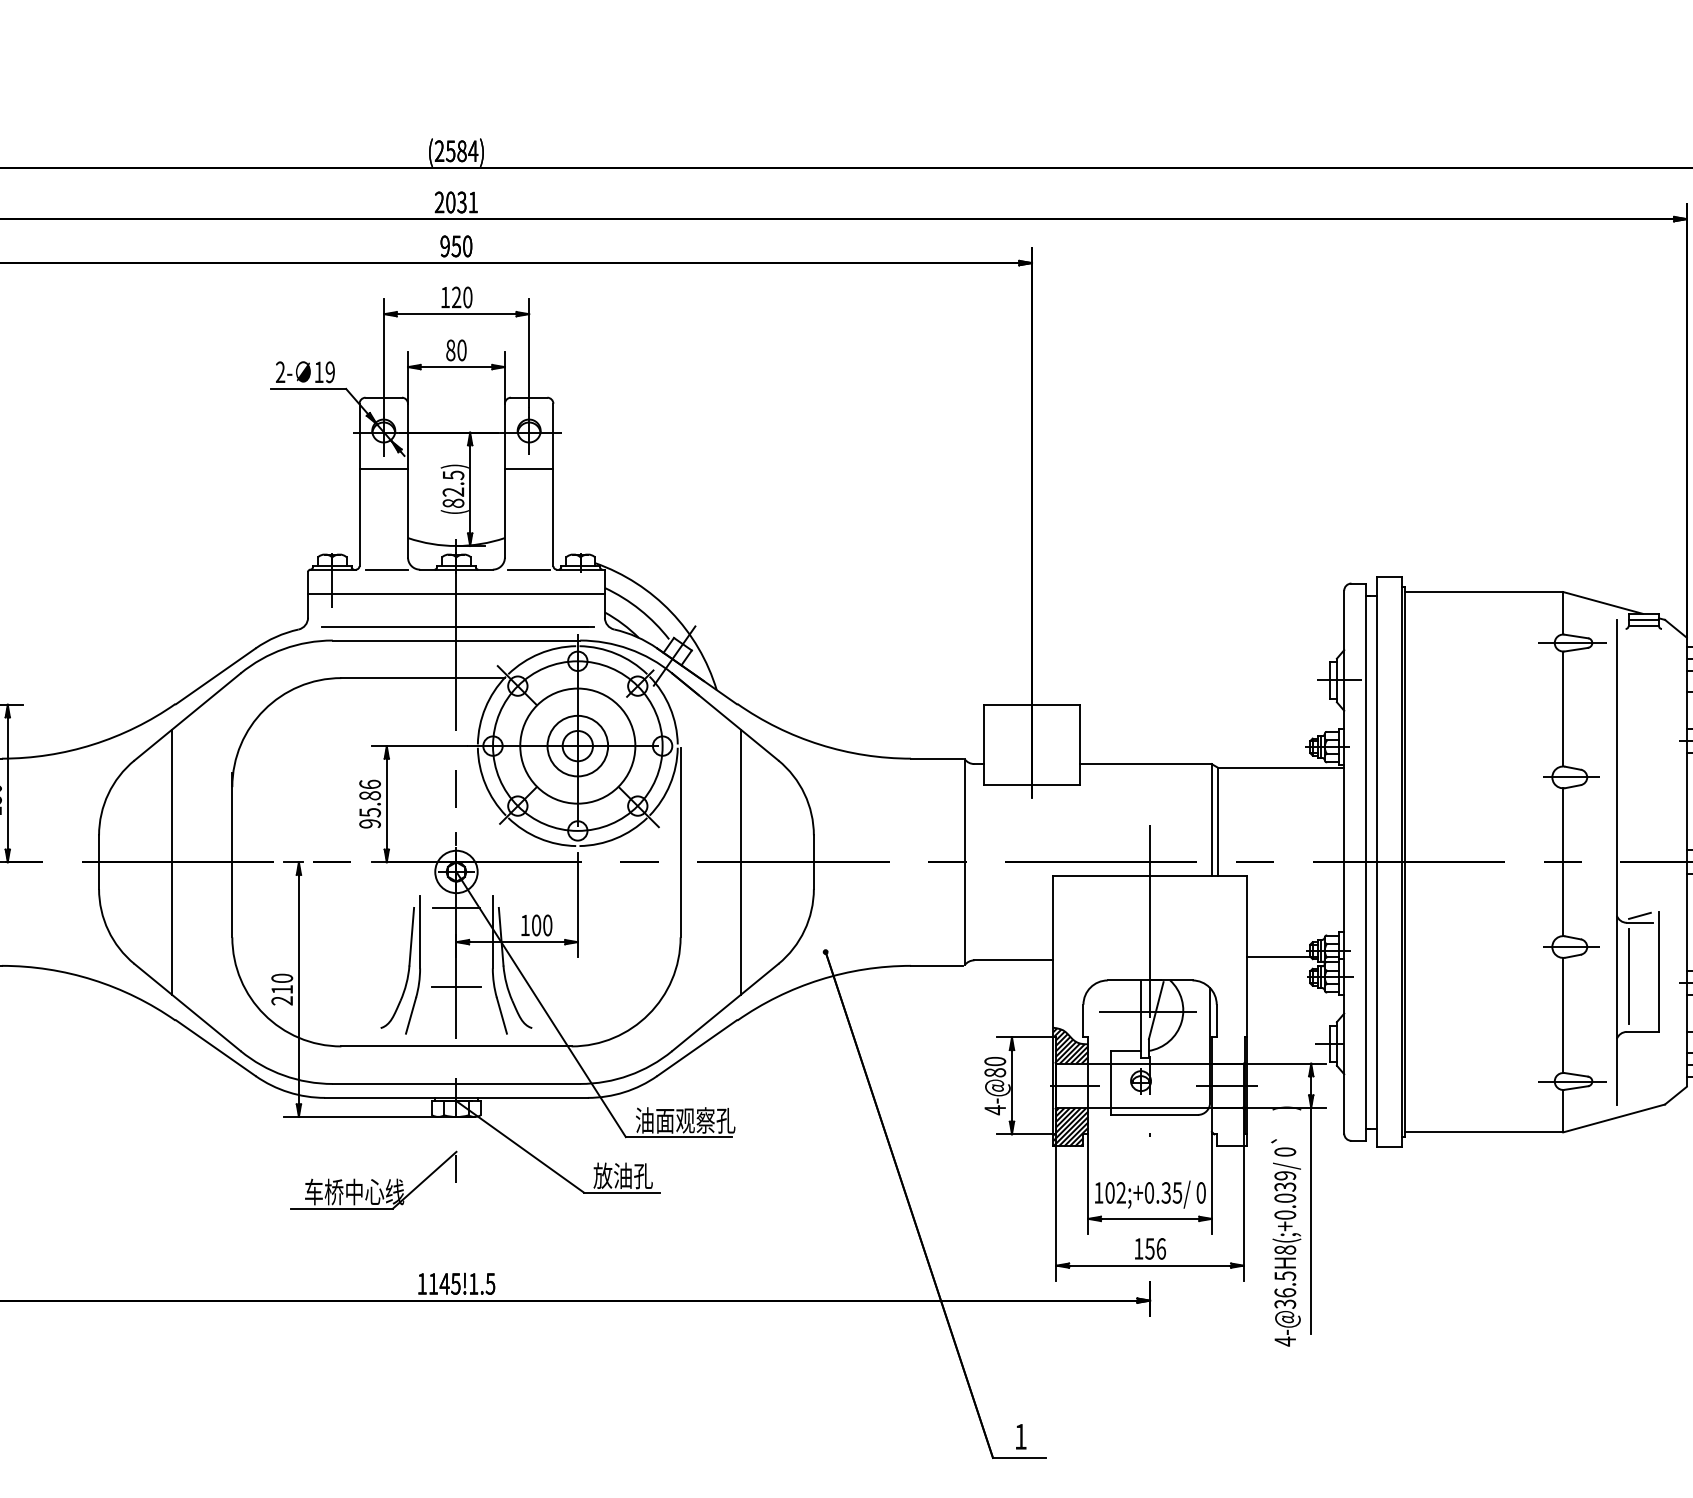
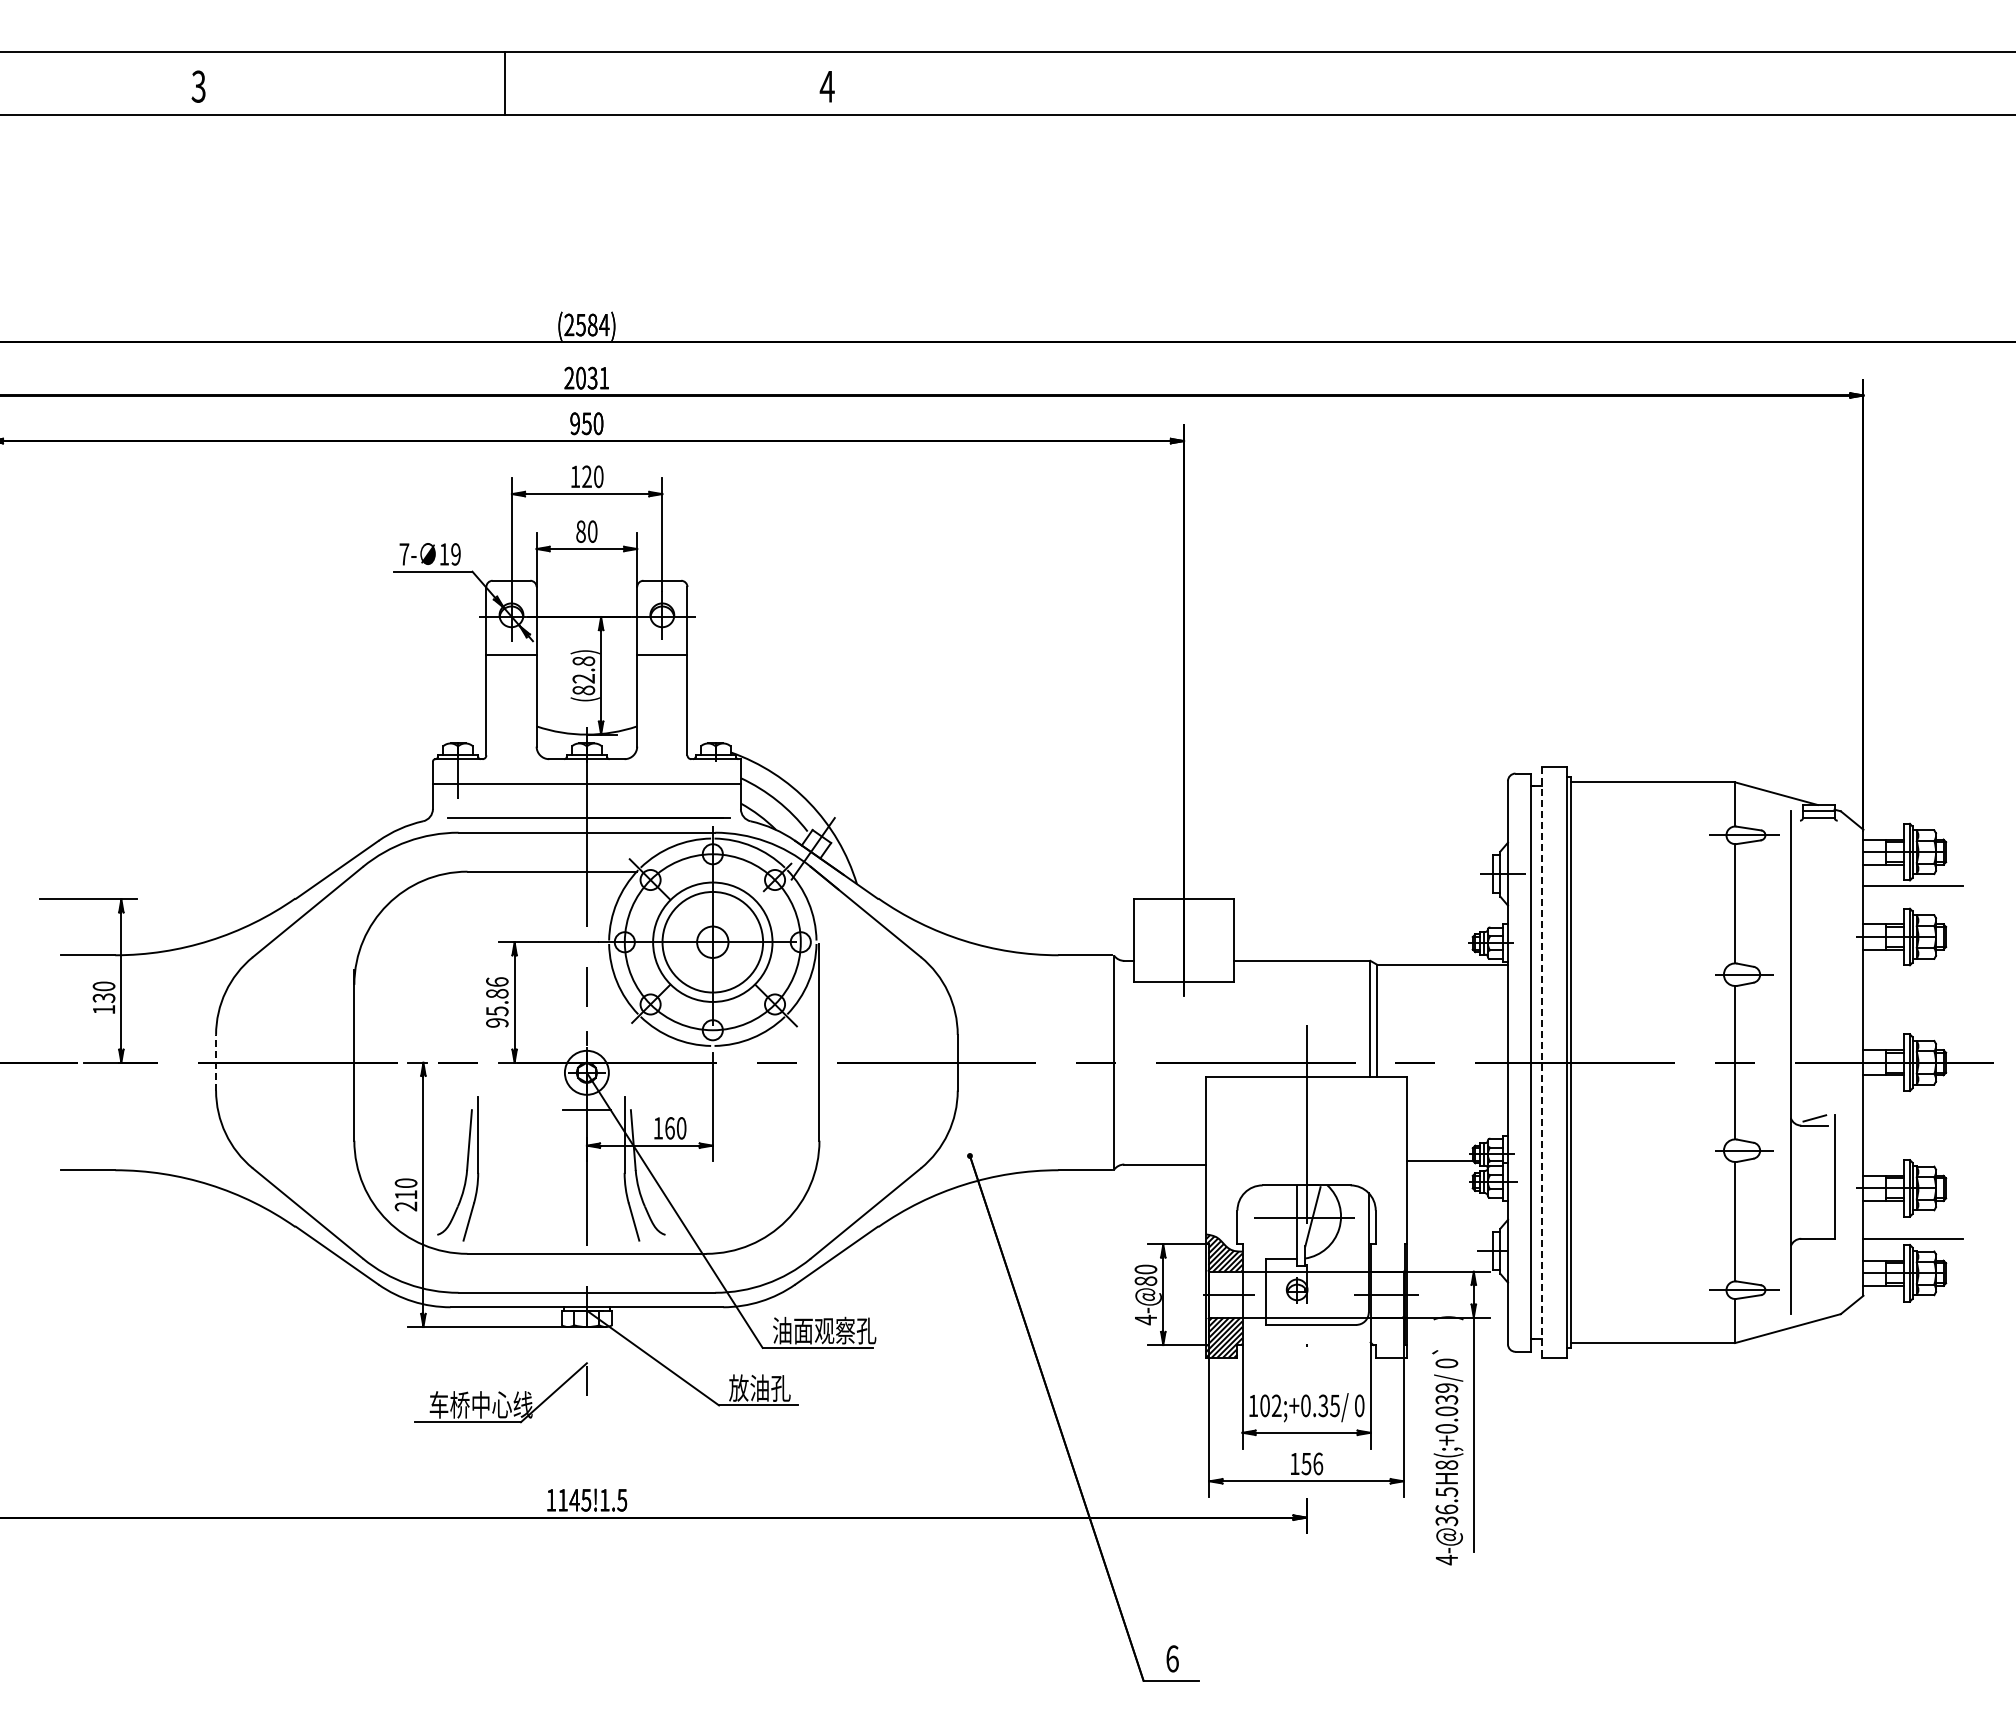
text: (280, 372) -> (404, 554), 2- -> 7-
text: (453, 475) -> (583, 661), (82.5) -> (82.8)
line: (386, 569) -> (514, 759), removed
line: (528, 569) -> (661, 759), removed
circle: (577, 745) -> (712, 941), size x1.6
line: (99, 862) -> (216, 1062), solid -> dashed
line: (171, 862) -> (291, 1062), removed
line: (741, 862) -> (882, 1062), removed
line: (1377, 862) -> (1542, 1063), solid -> dashed
text: (536, 925) -> (669, 1128), 100 -> 160
part: (408, 964) -> (466, 1168), moved
line: (1629, 975) -> (1803, 1180), removed
line: (456, 986) -> (586, 1191), removed
text: (1020, 1436) -> (1172, 1658), 1 -> 6

